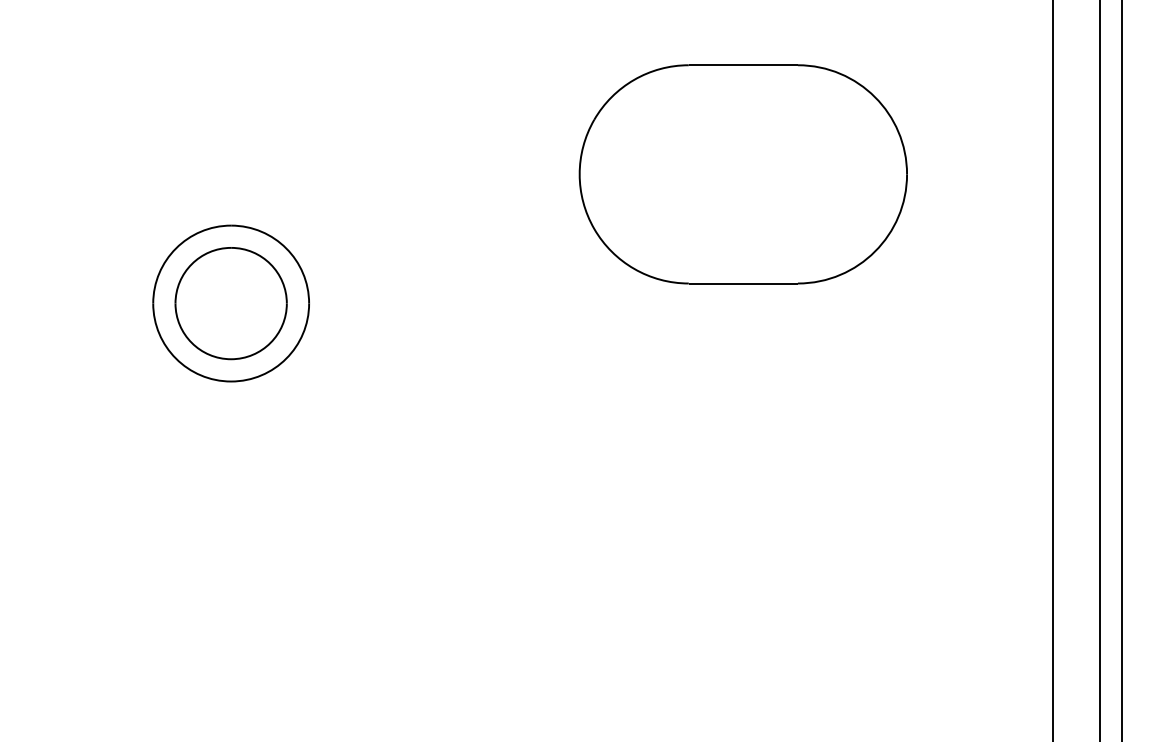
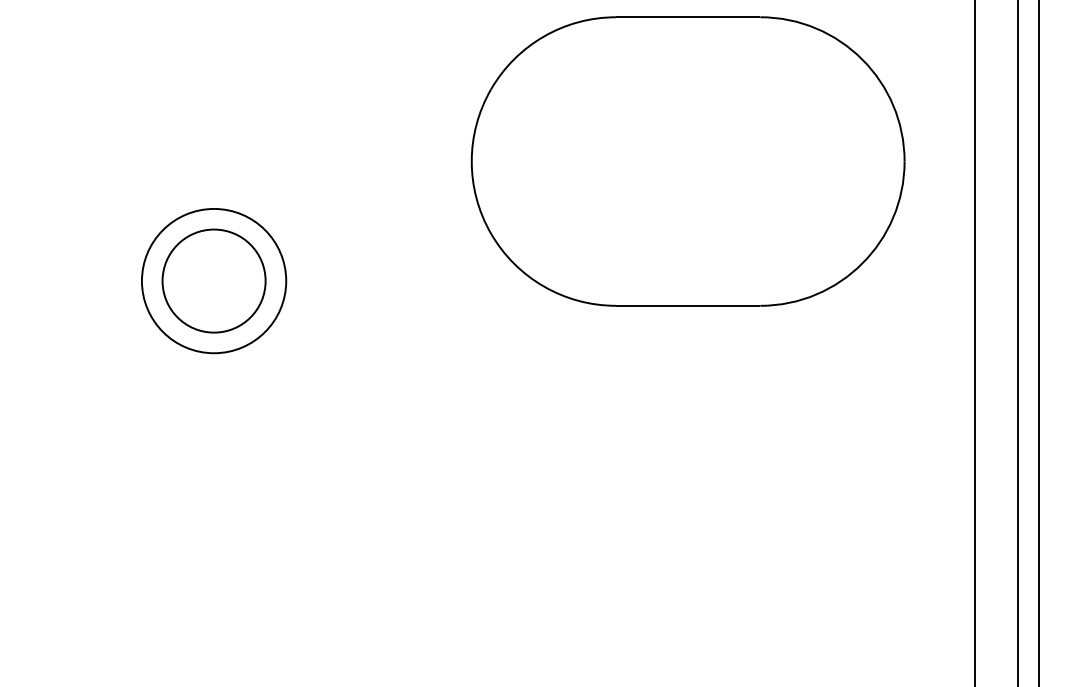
part: (742, 174) -> (687, 161), size x1.43

